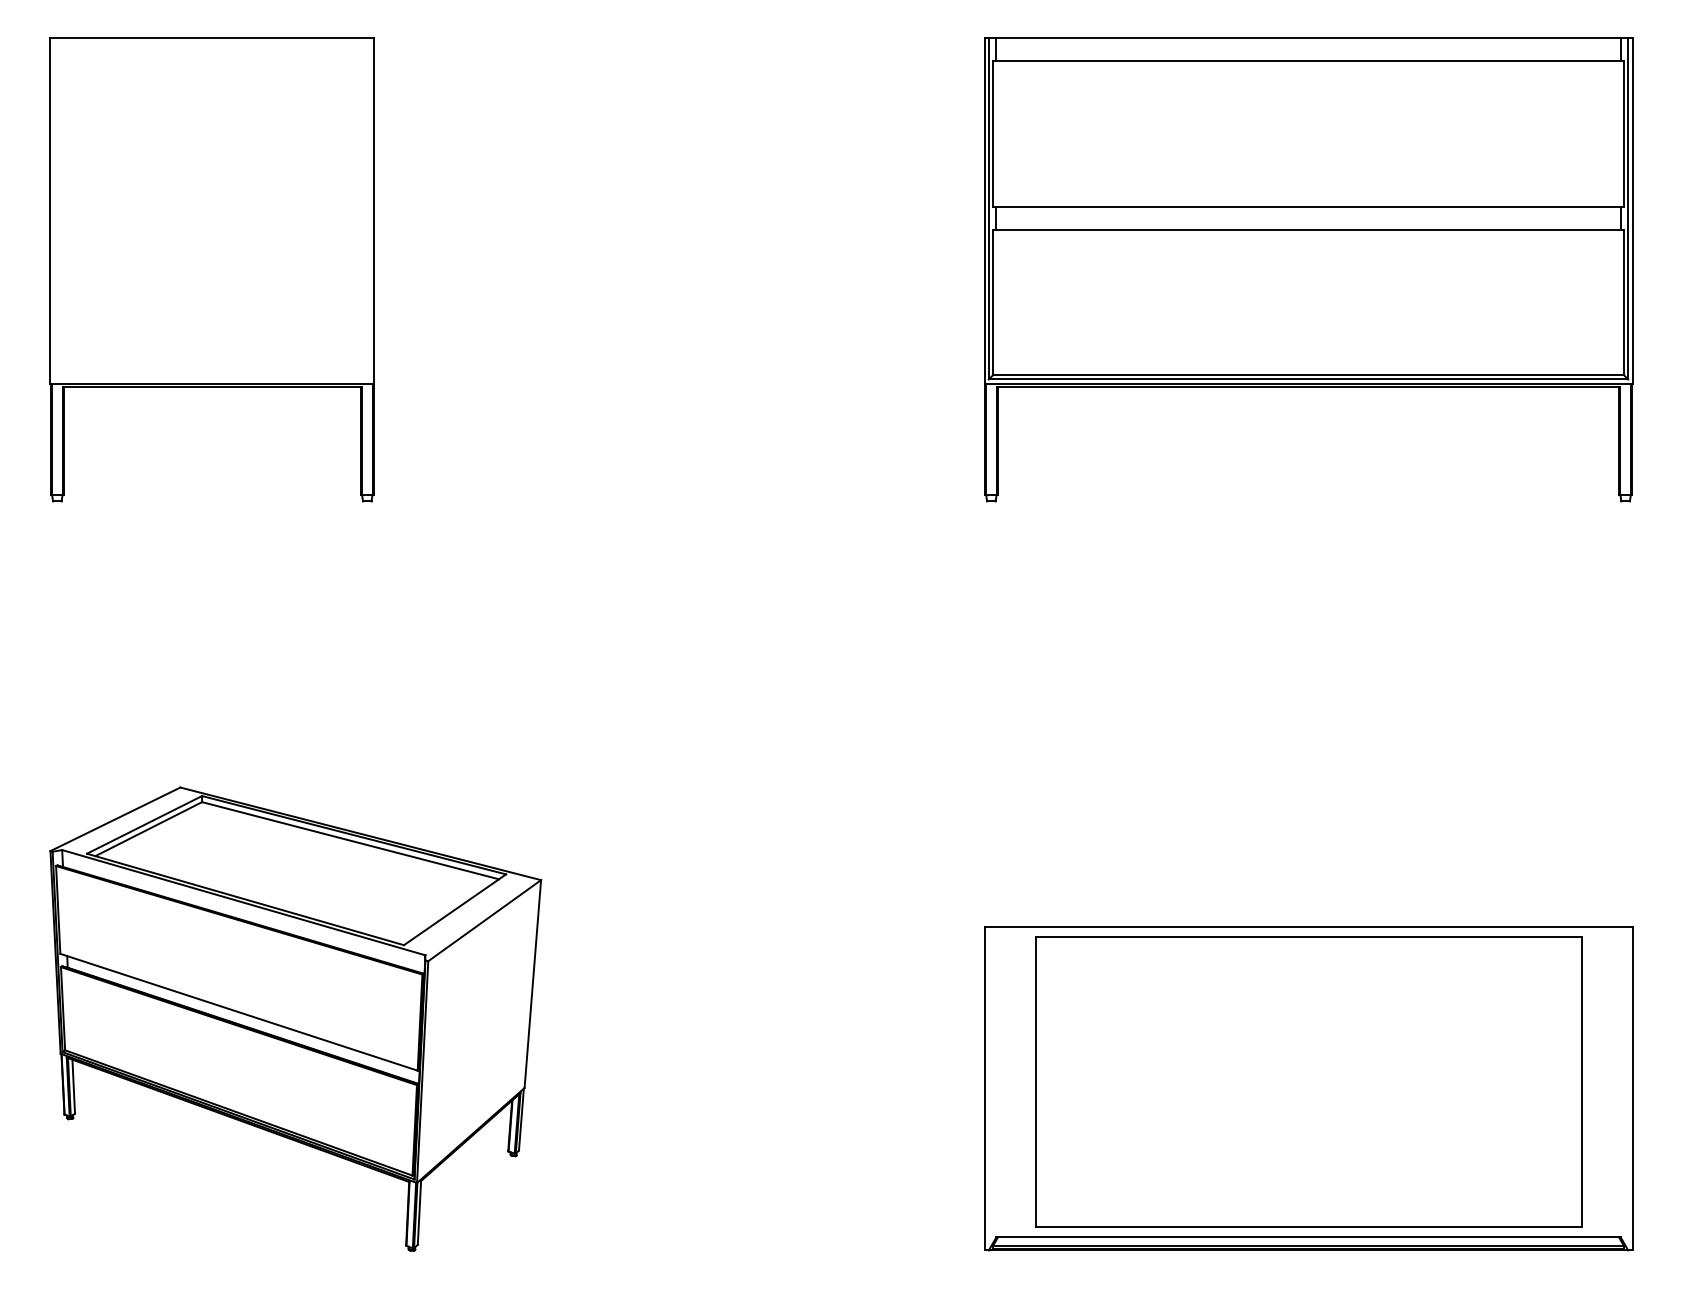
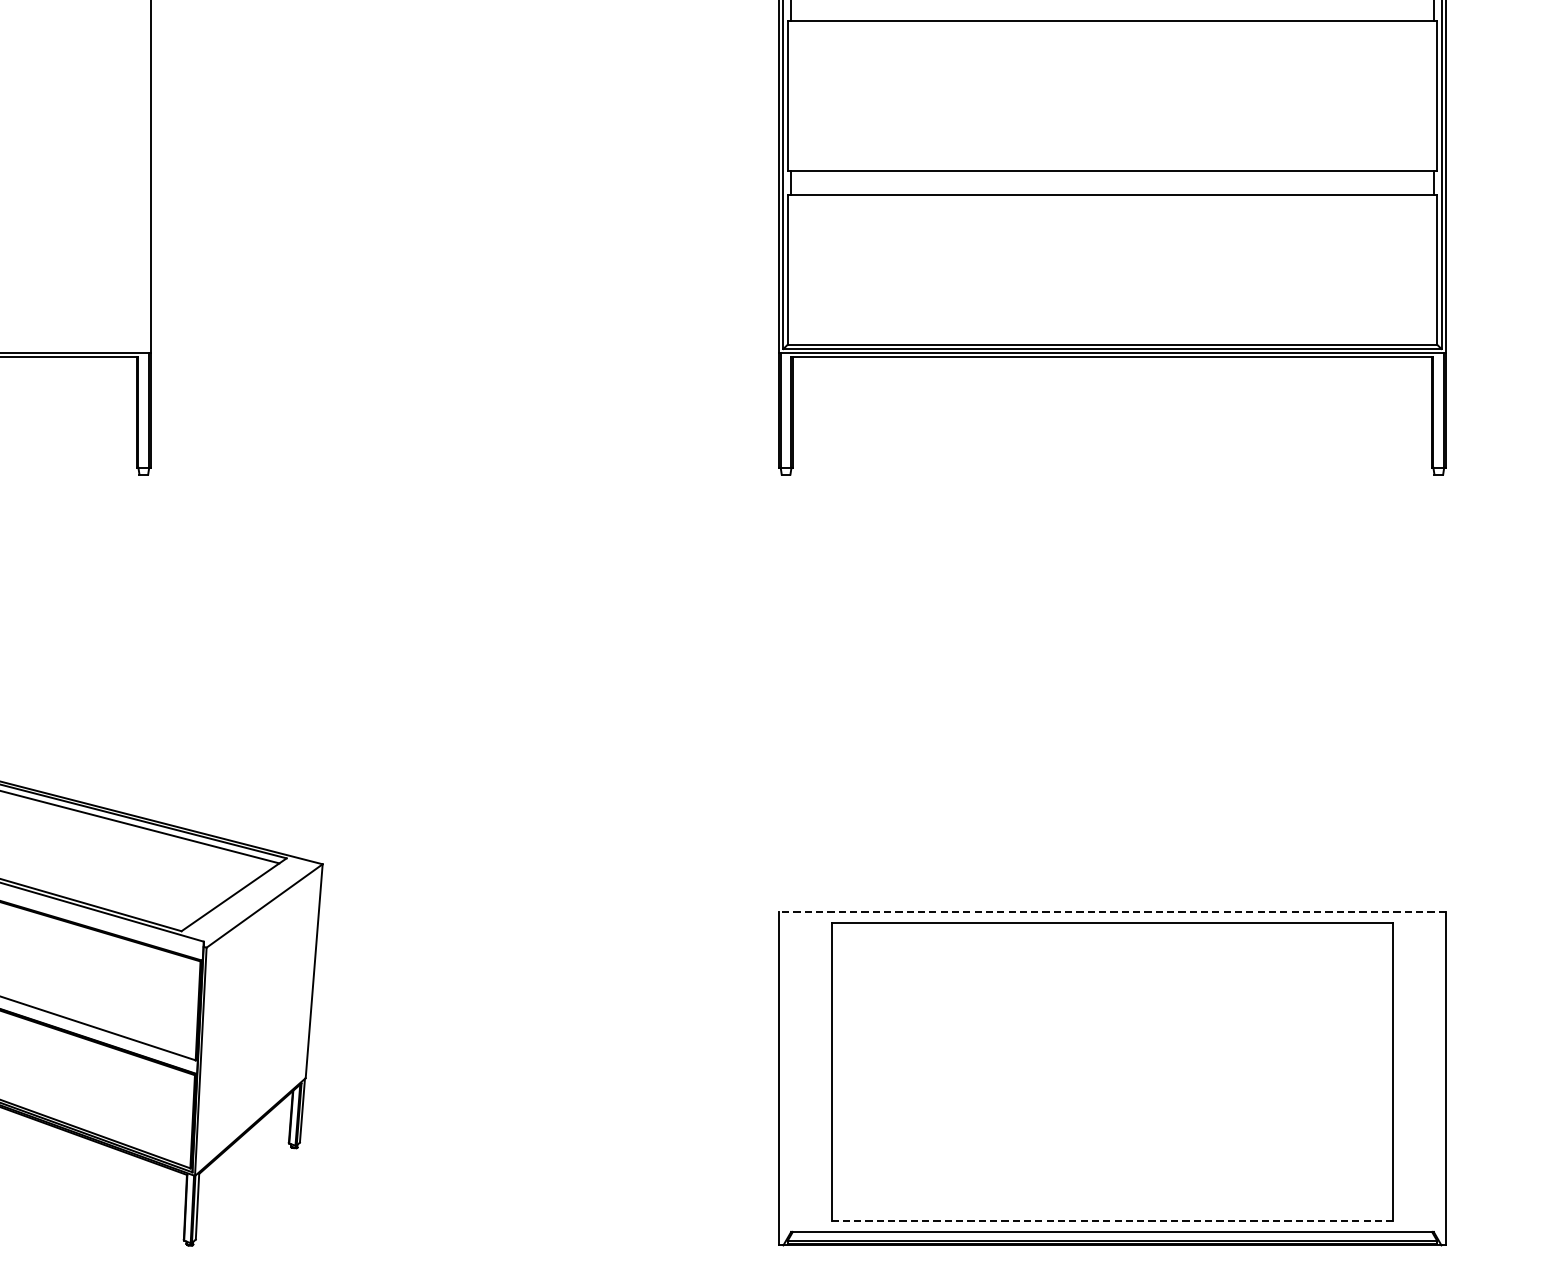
line: (1308, 926) -> (1112, 911), solid -> dashed
line: (1308, 1226) -> (1112, 1220), solid -> dashed

